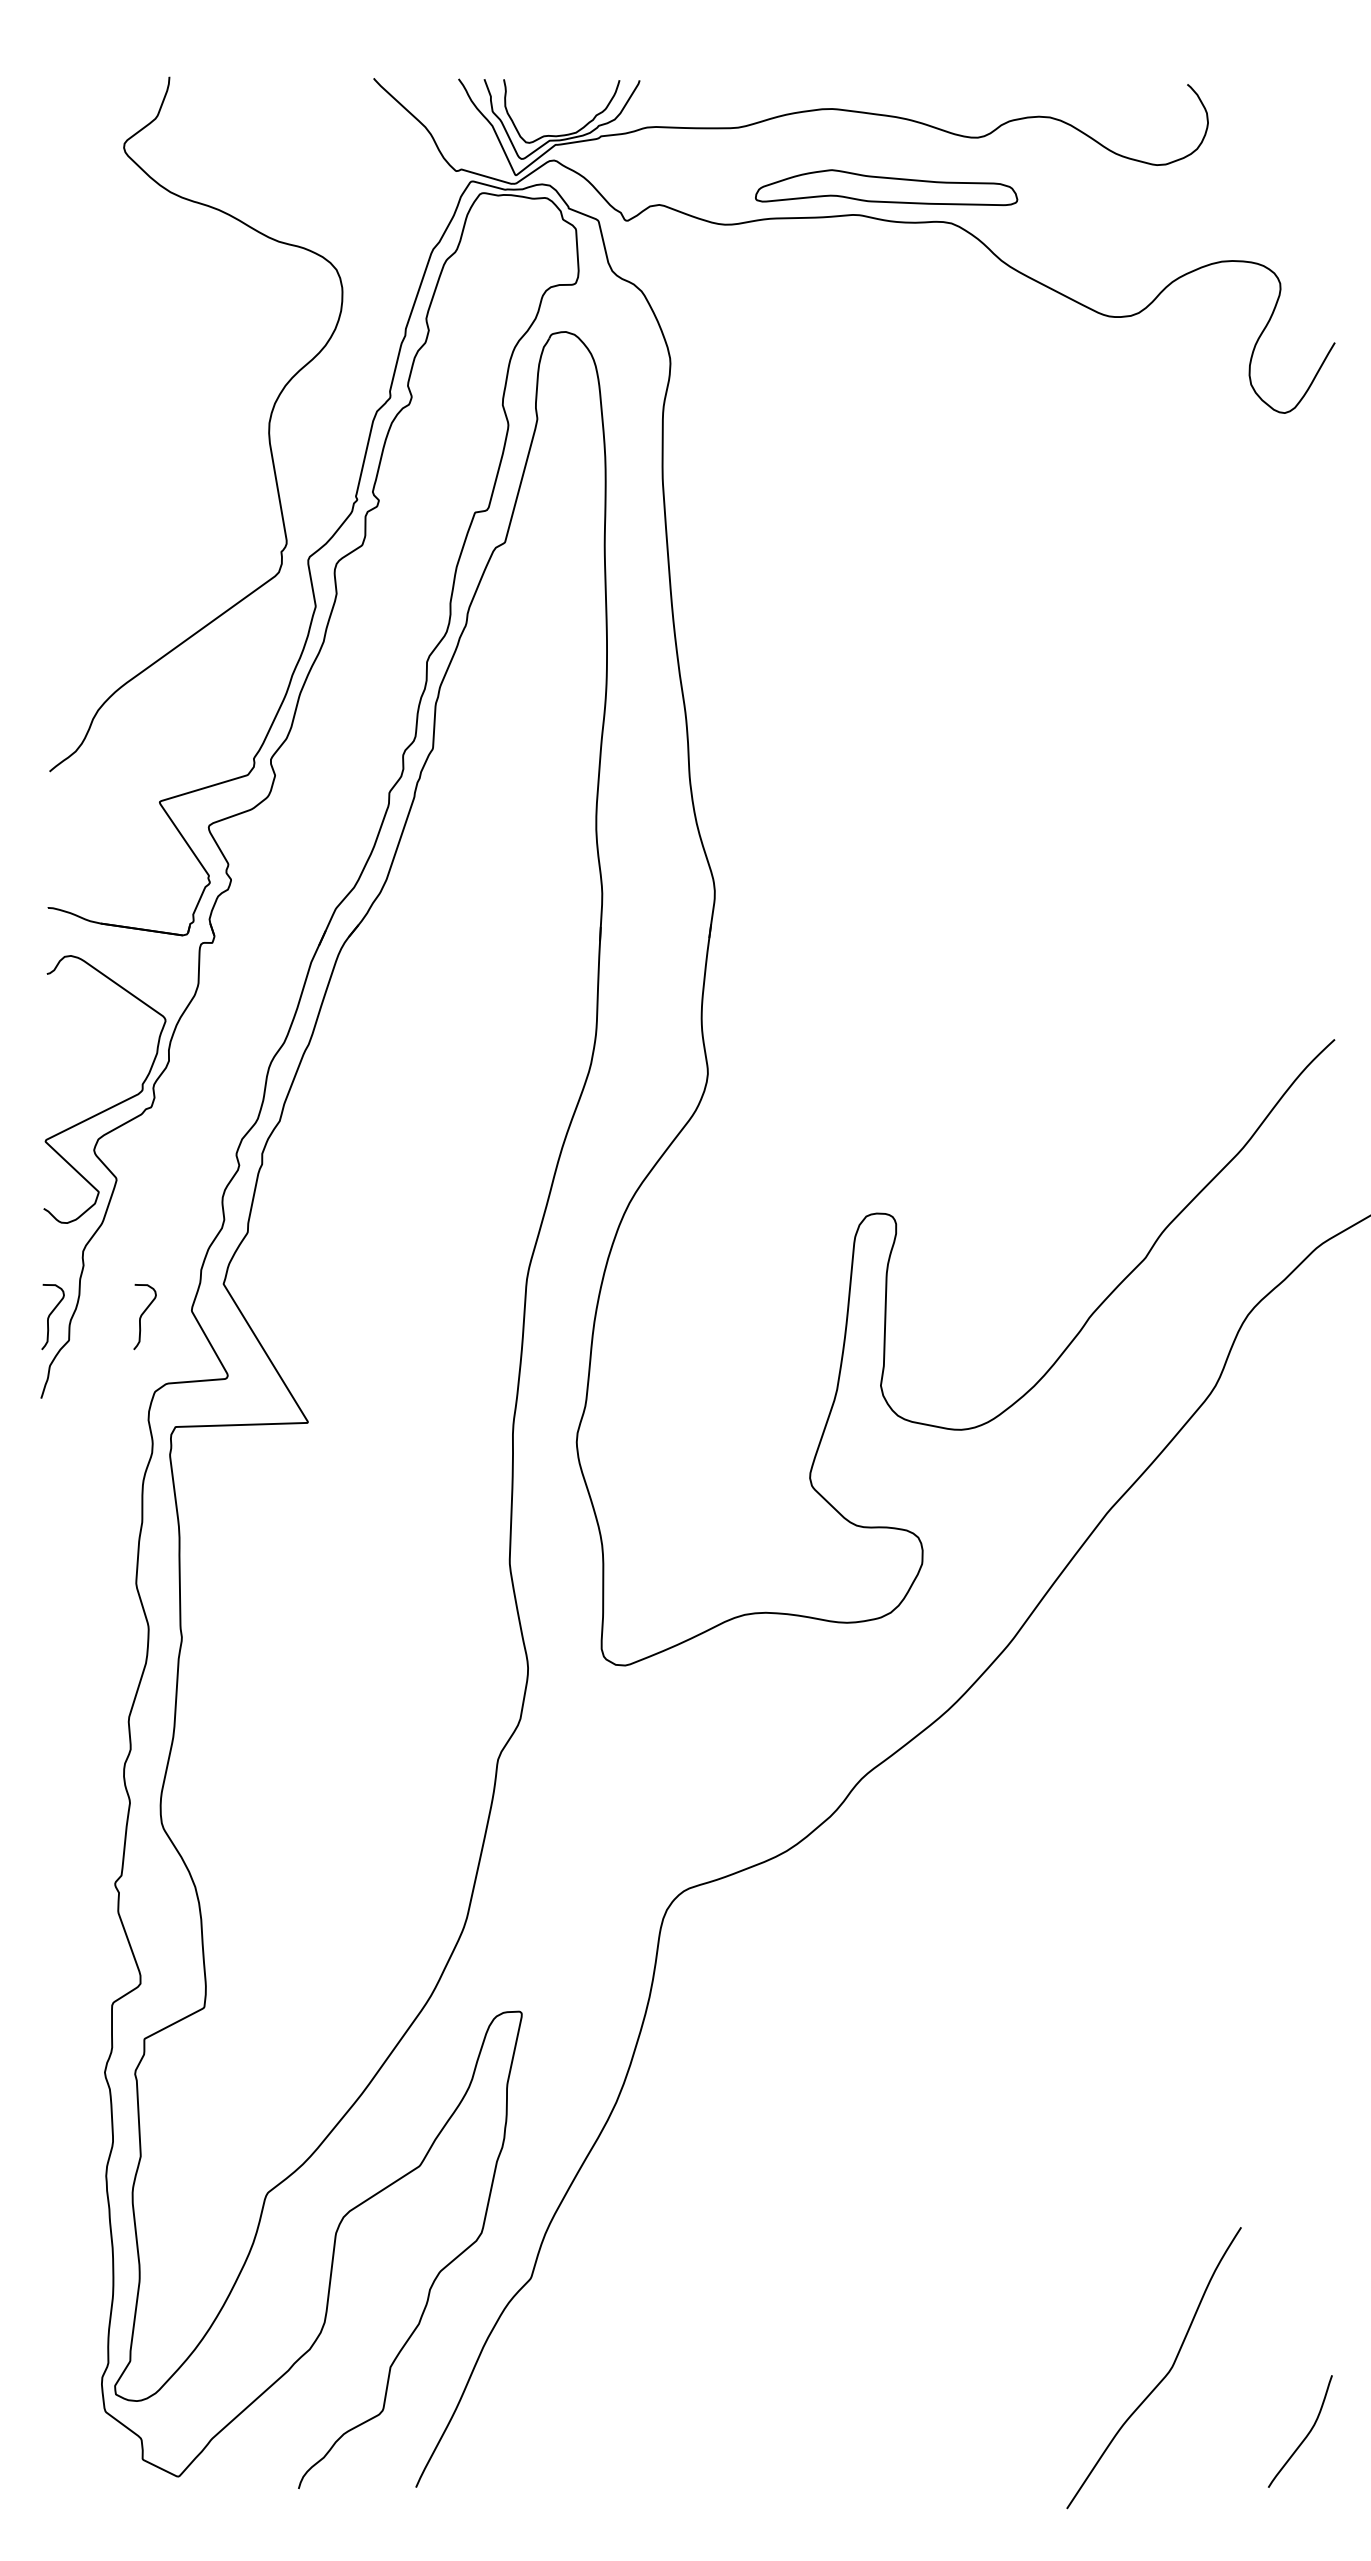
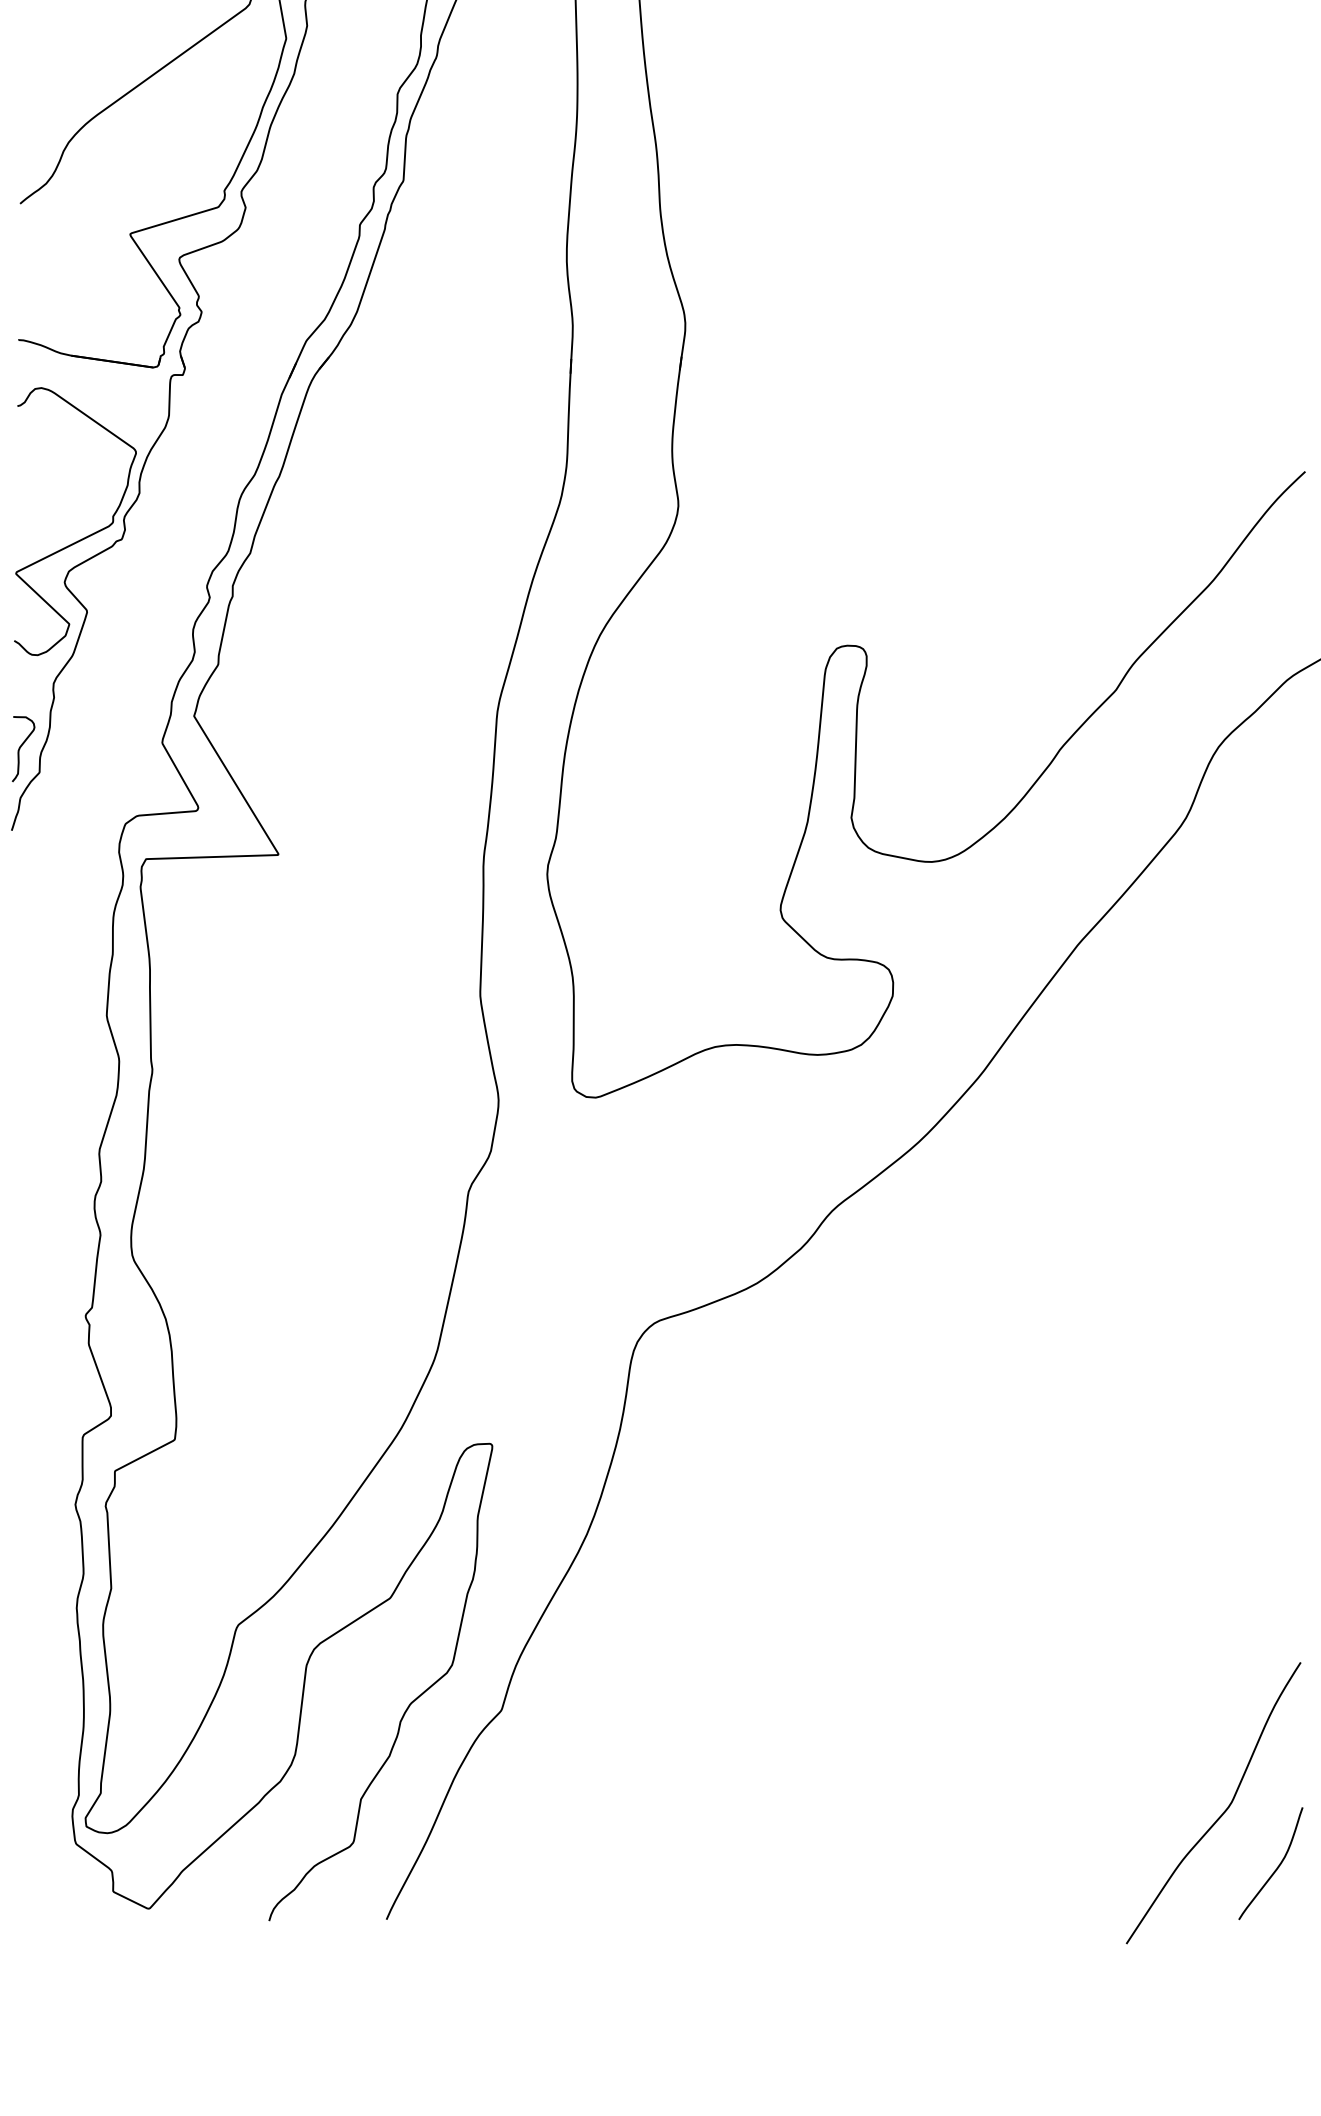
curve: (142, 1315) -> (113, 747), removed
curve: (1165, 2374) -> (1225, 1809), moved

